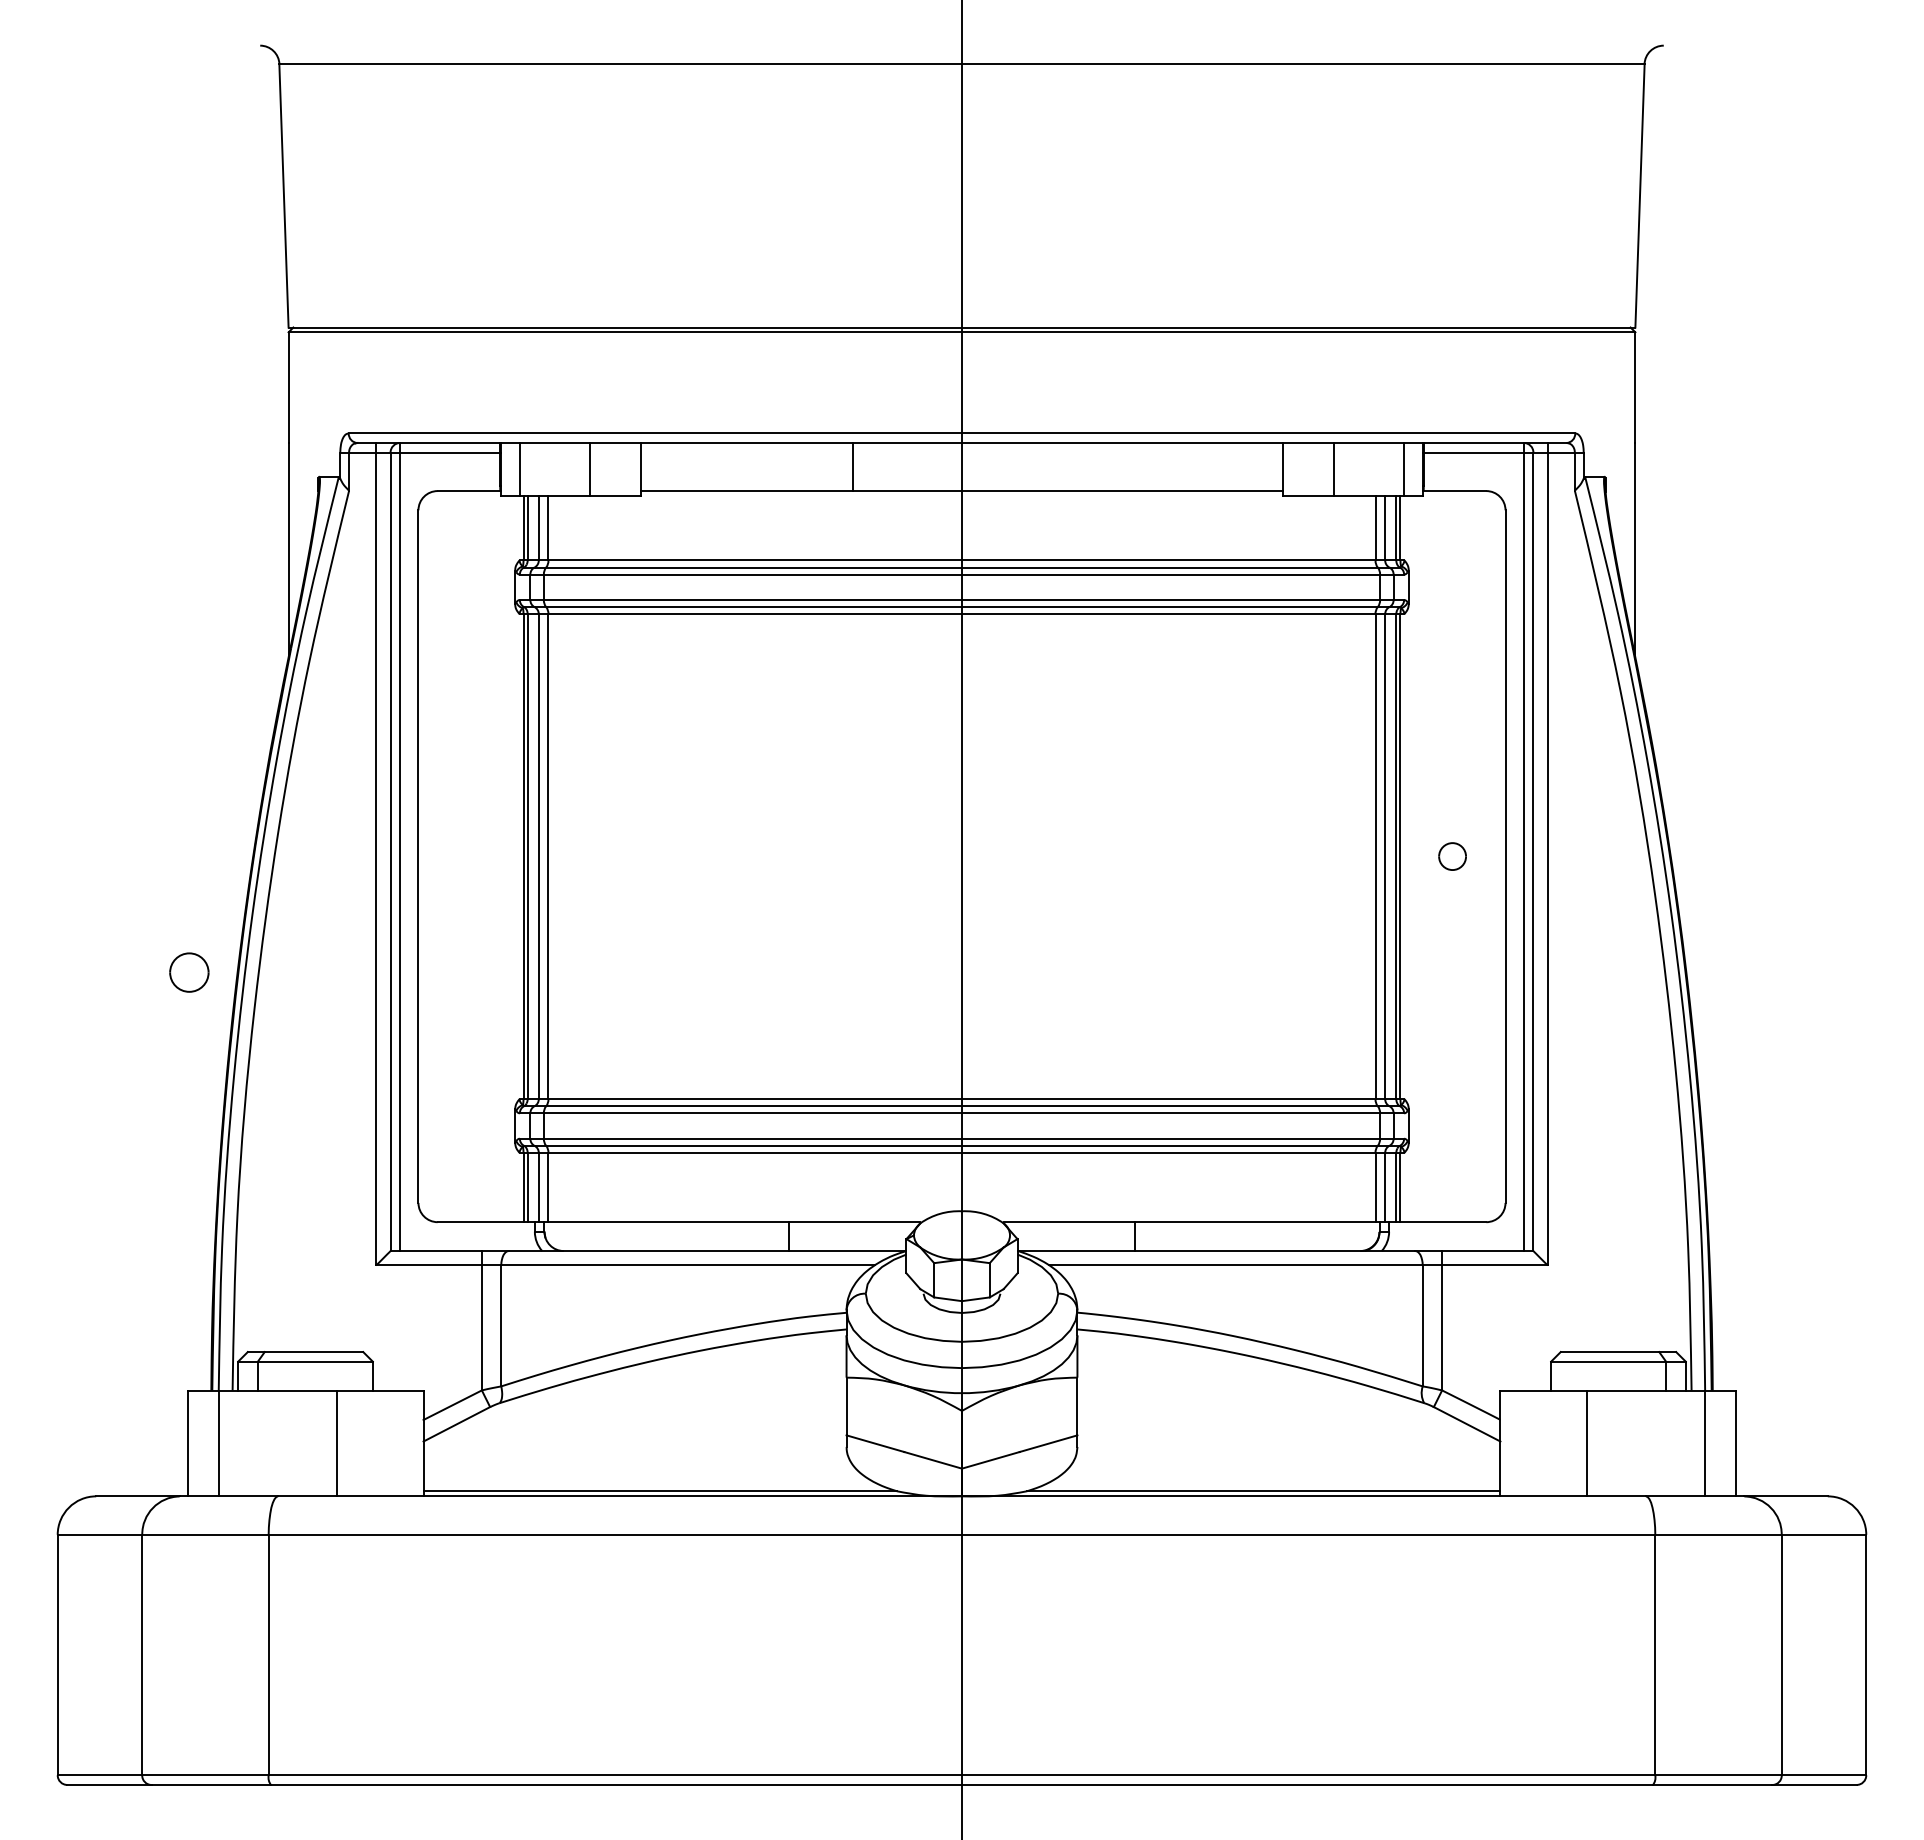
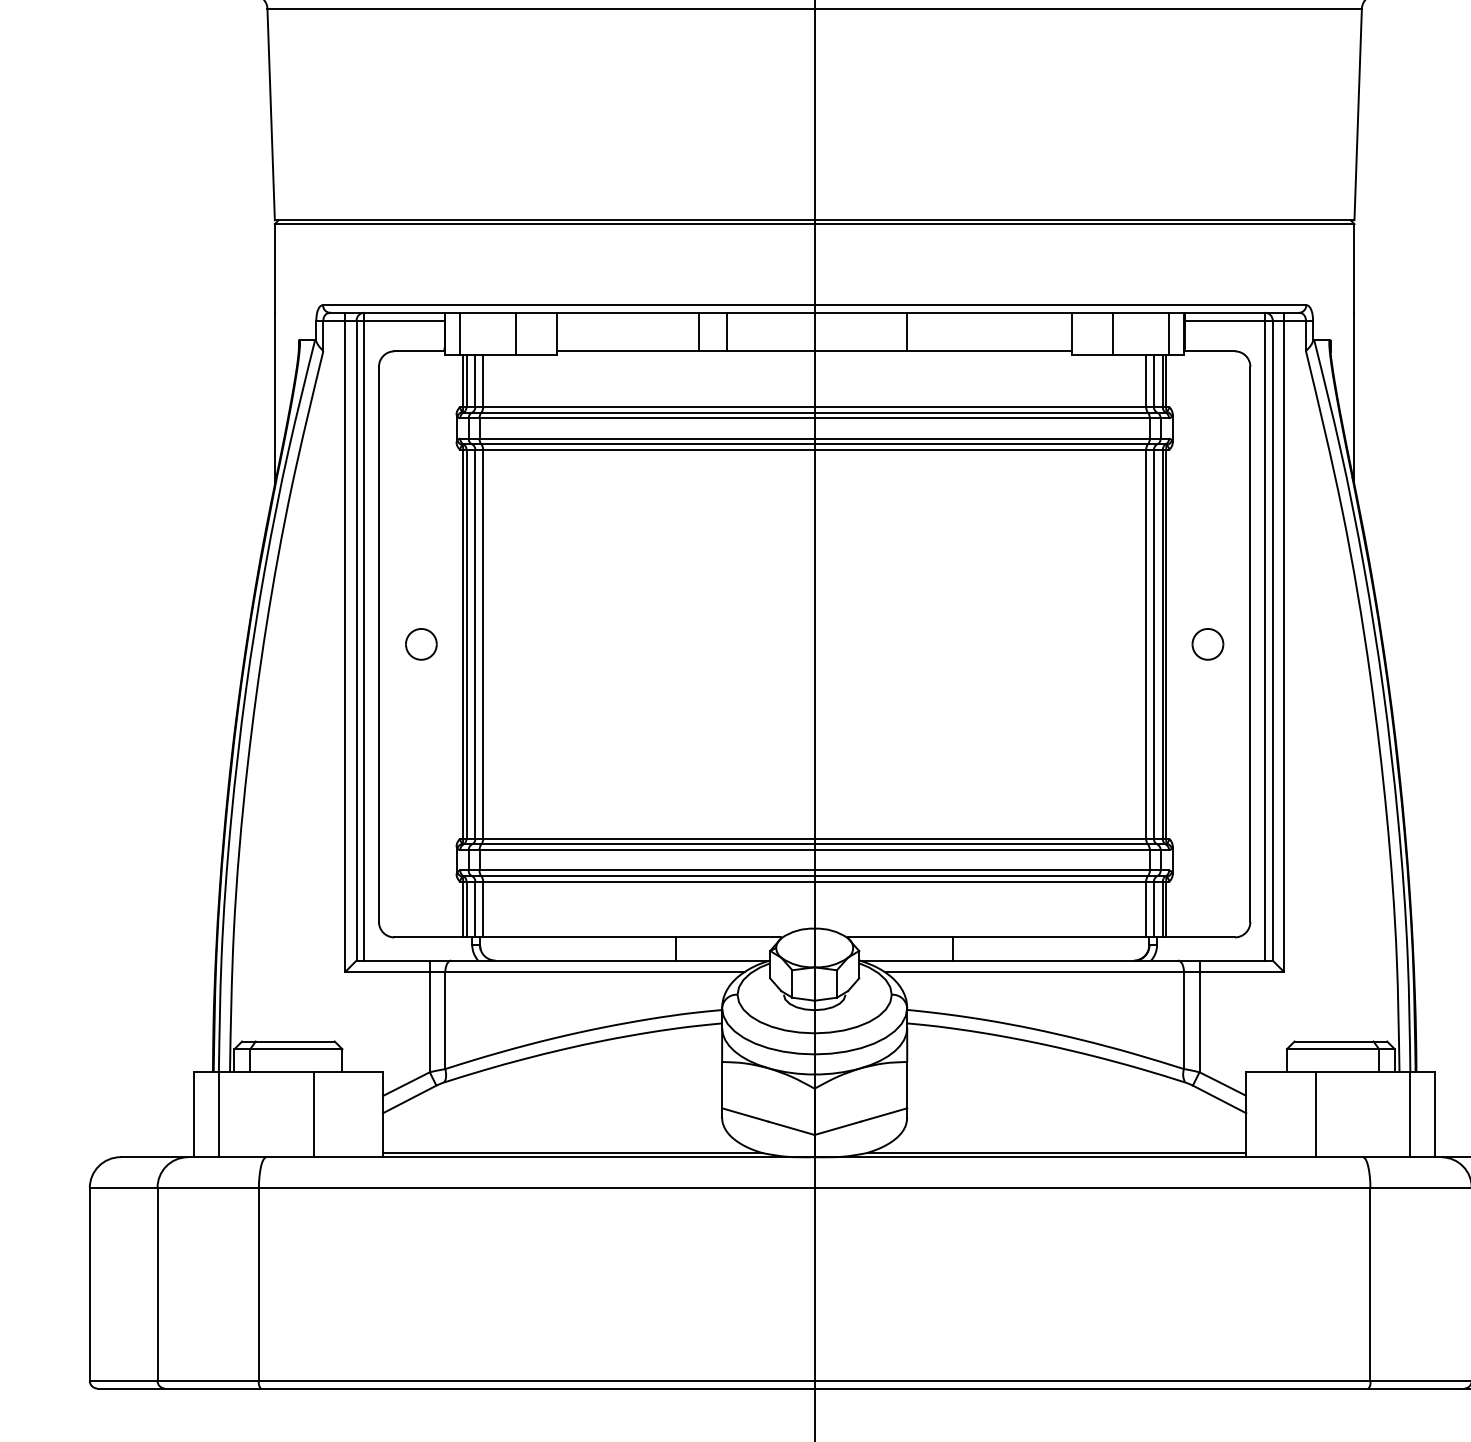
line: (817, 466) -> (698, 331), added
line: (1077, 466) -> (907, 331), added
part: (1452, 856) -> (1207, 644), size x1.43
part: (189, 972) -> (421, 644), moved

